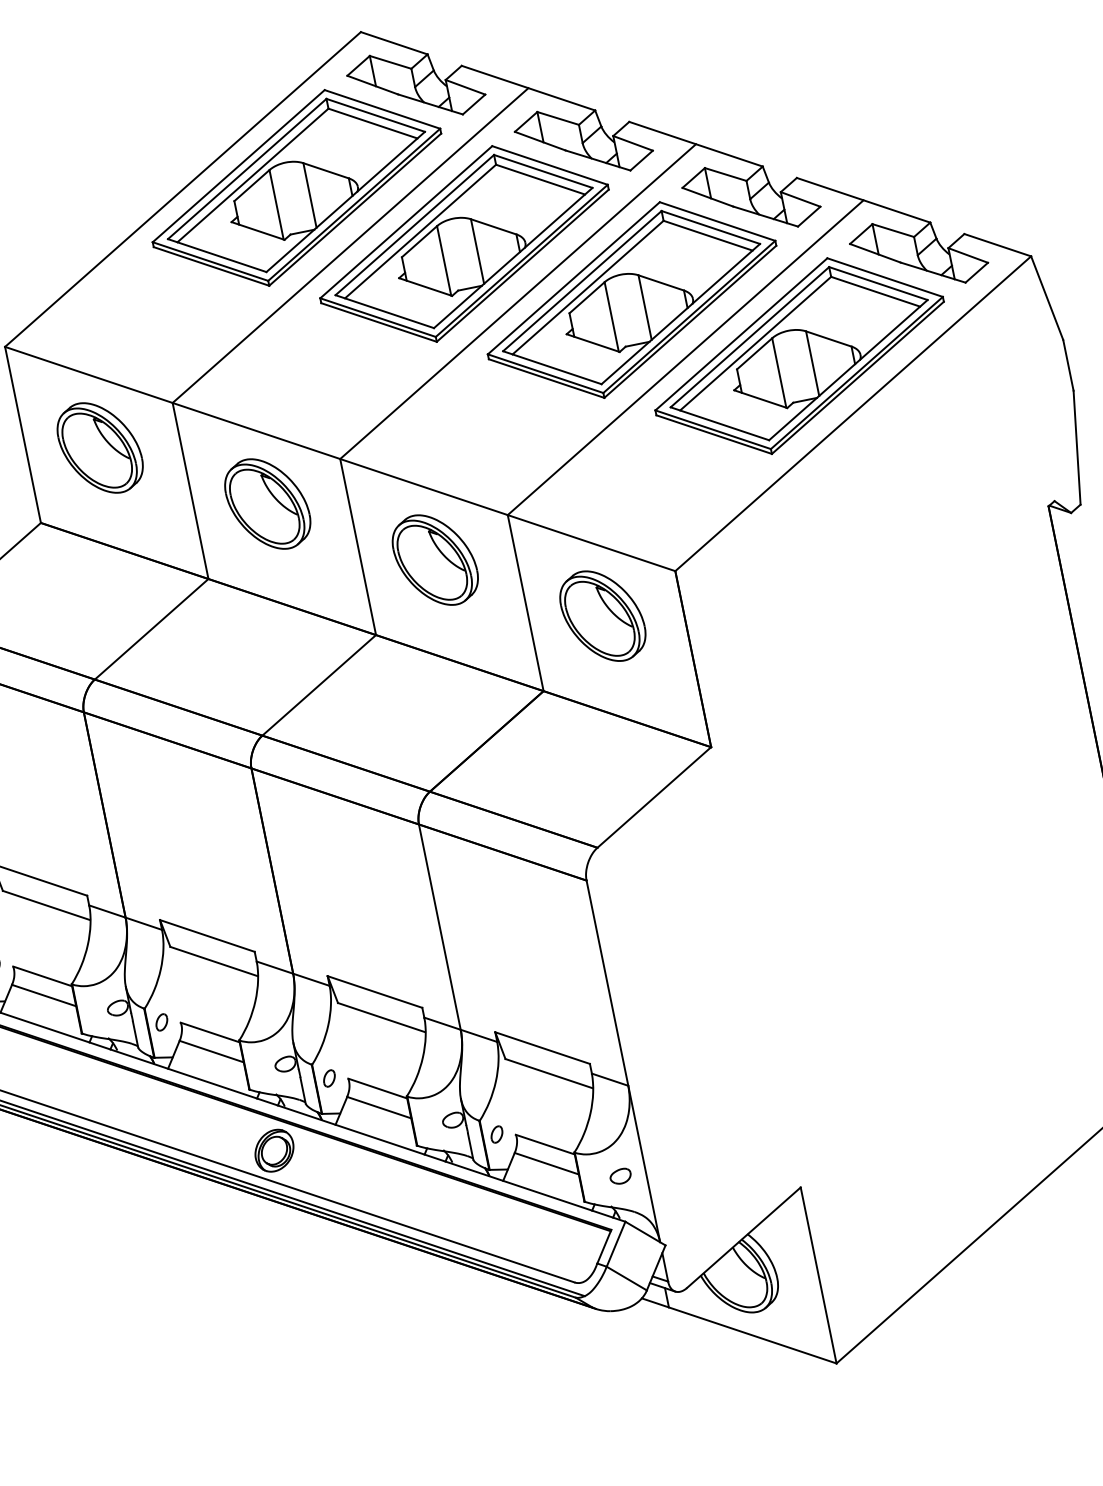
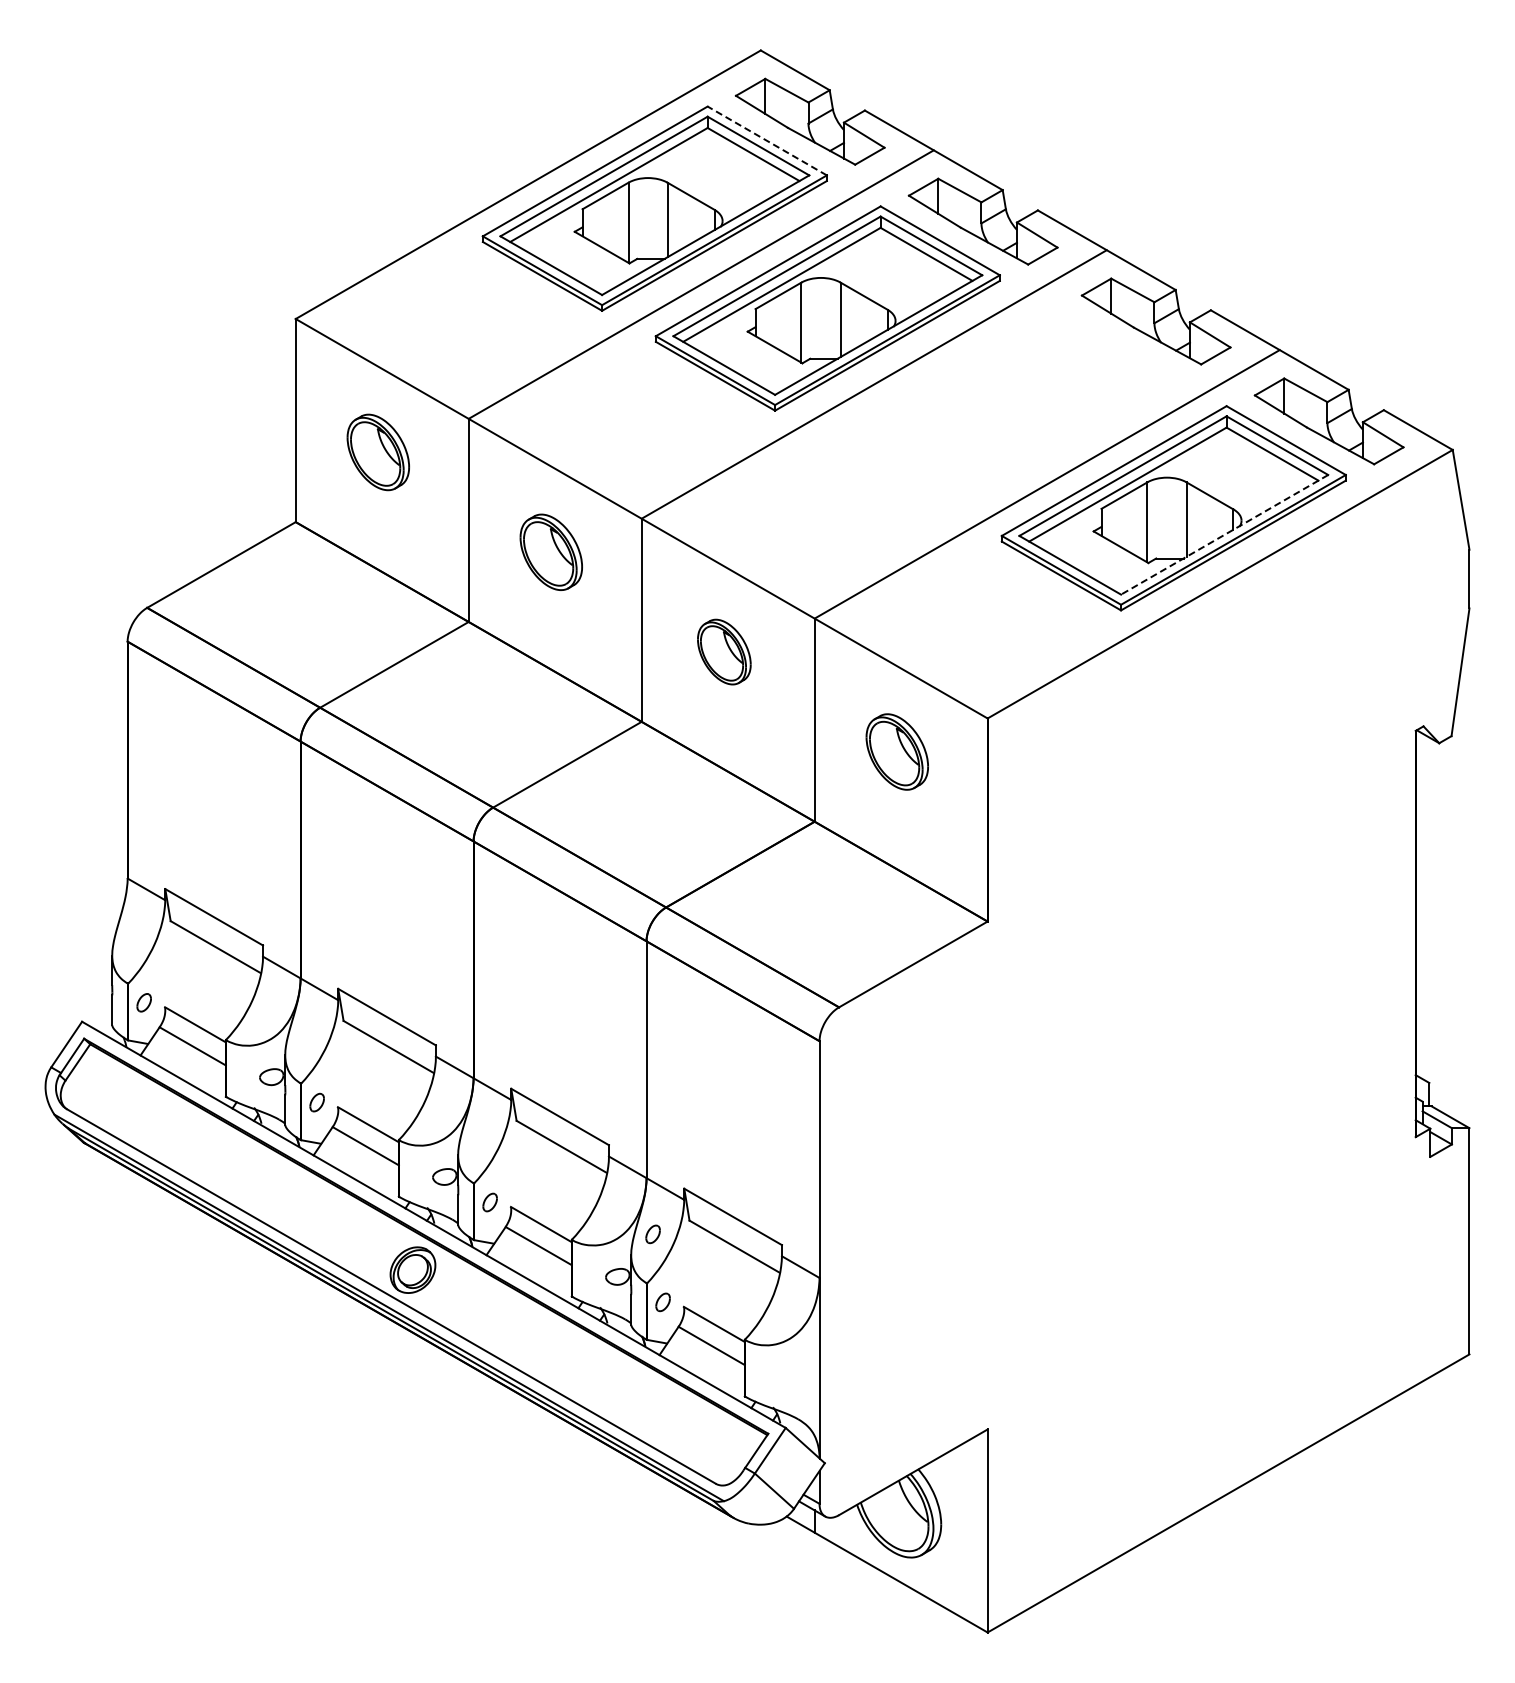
line: (382, 108) -> (767, 140), solid -> dashed
part: (631, 300) -> (1000, 408), removed
line: (848, 369) -> (1224, 534), solid -> dashed
part: (100, 448) -> (378, 452), size x0.7
part: (267, 504) -> (551, 552), size x0.7
part: (435, 559) -> (724, 651), size x0.6
part: (603, 615) -> (897, 751), size x0.7
part: (475, 1077) -> (652, 1234), added
part: (620, 1176) -> (790, 1376), removed

